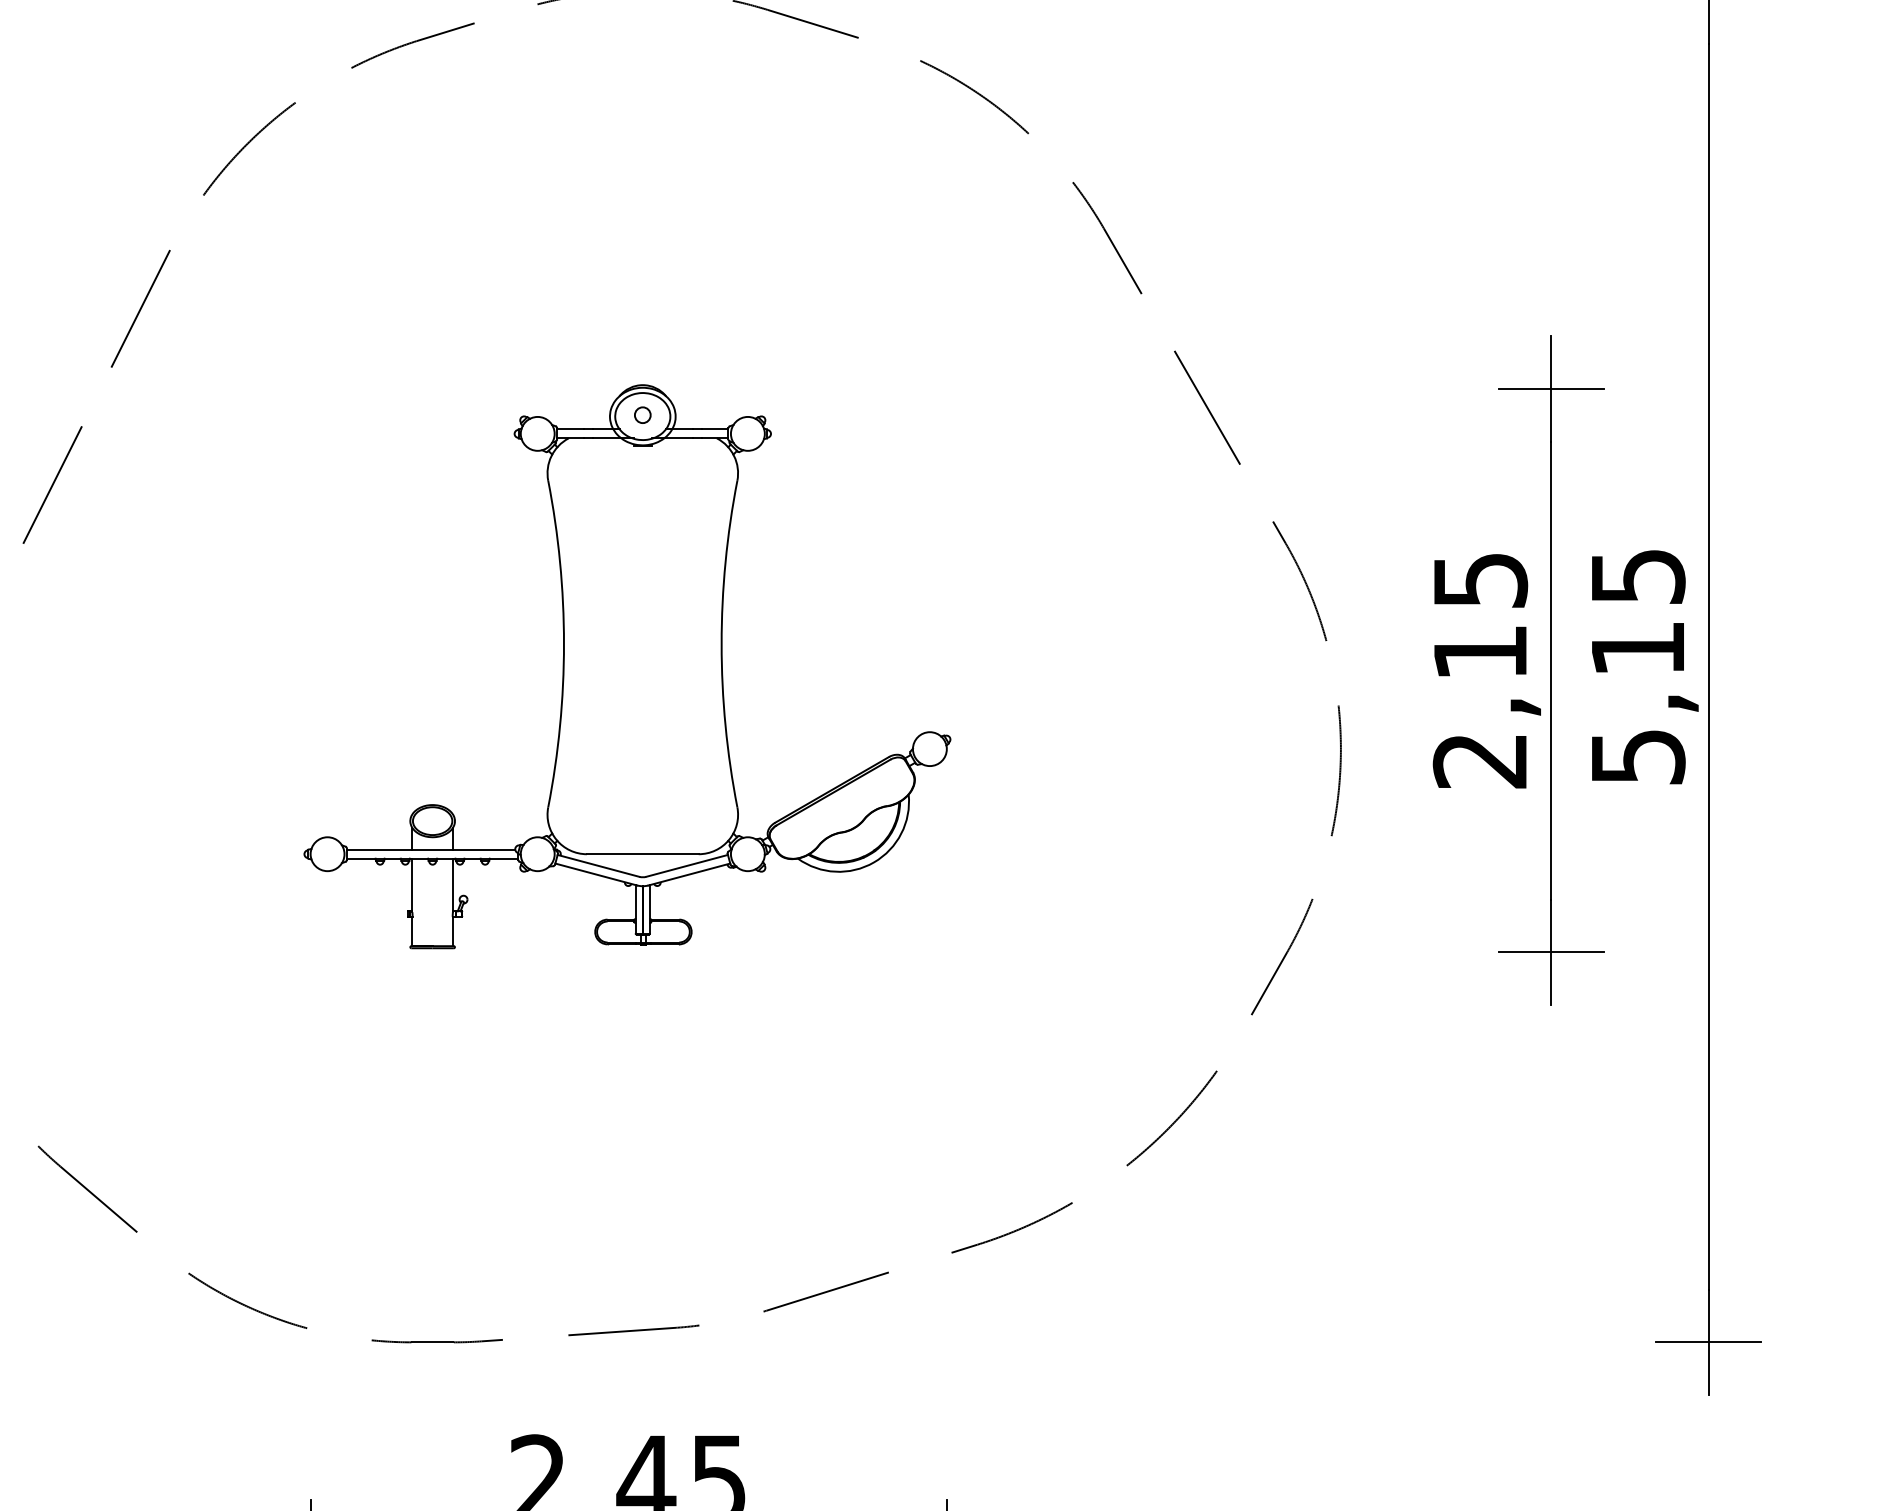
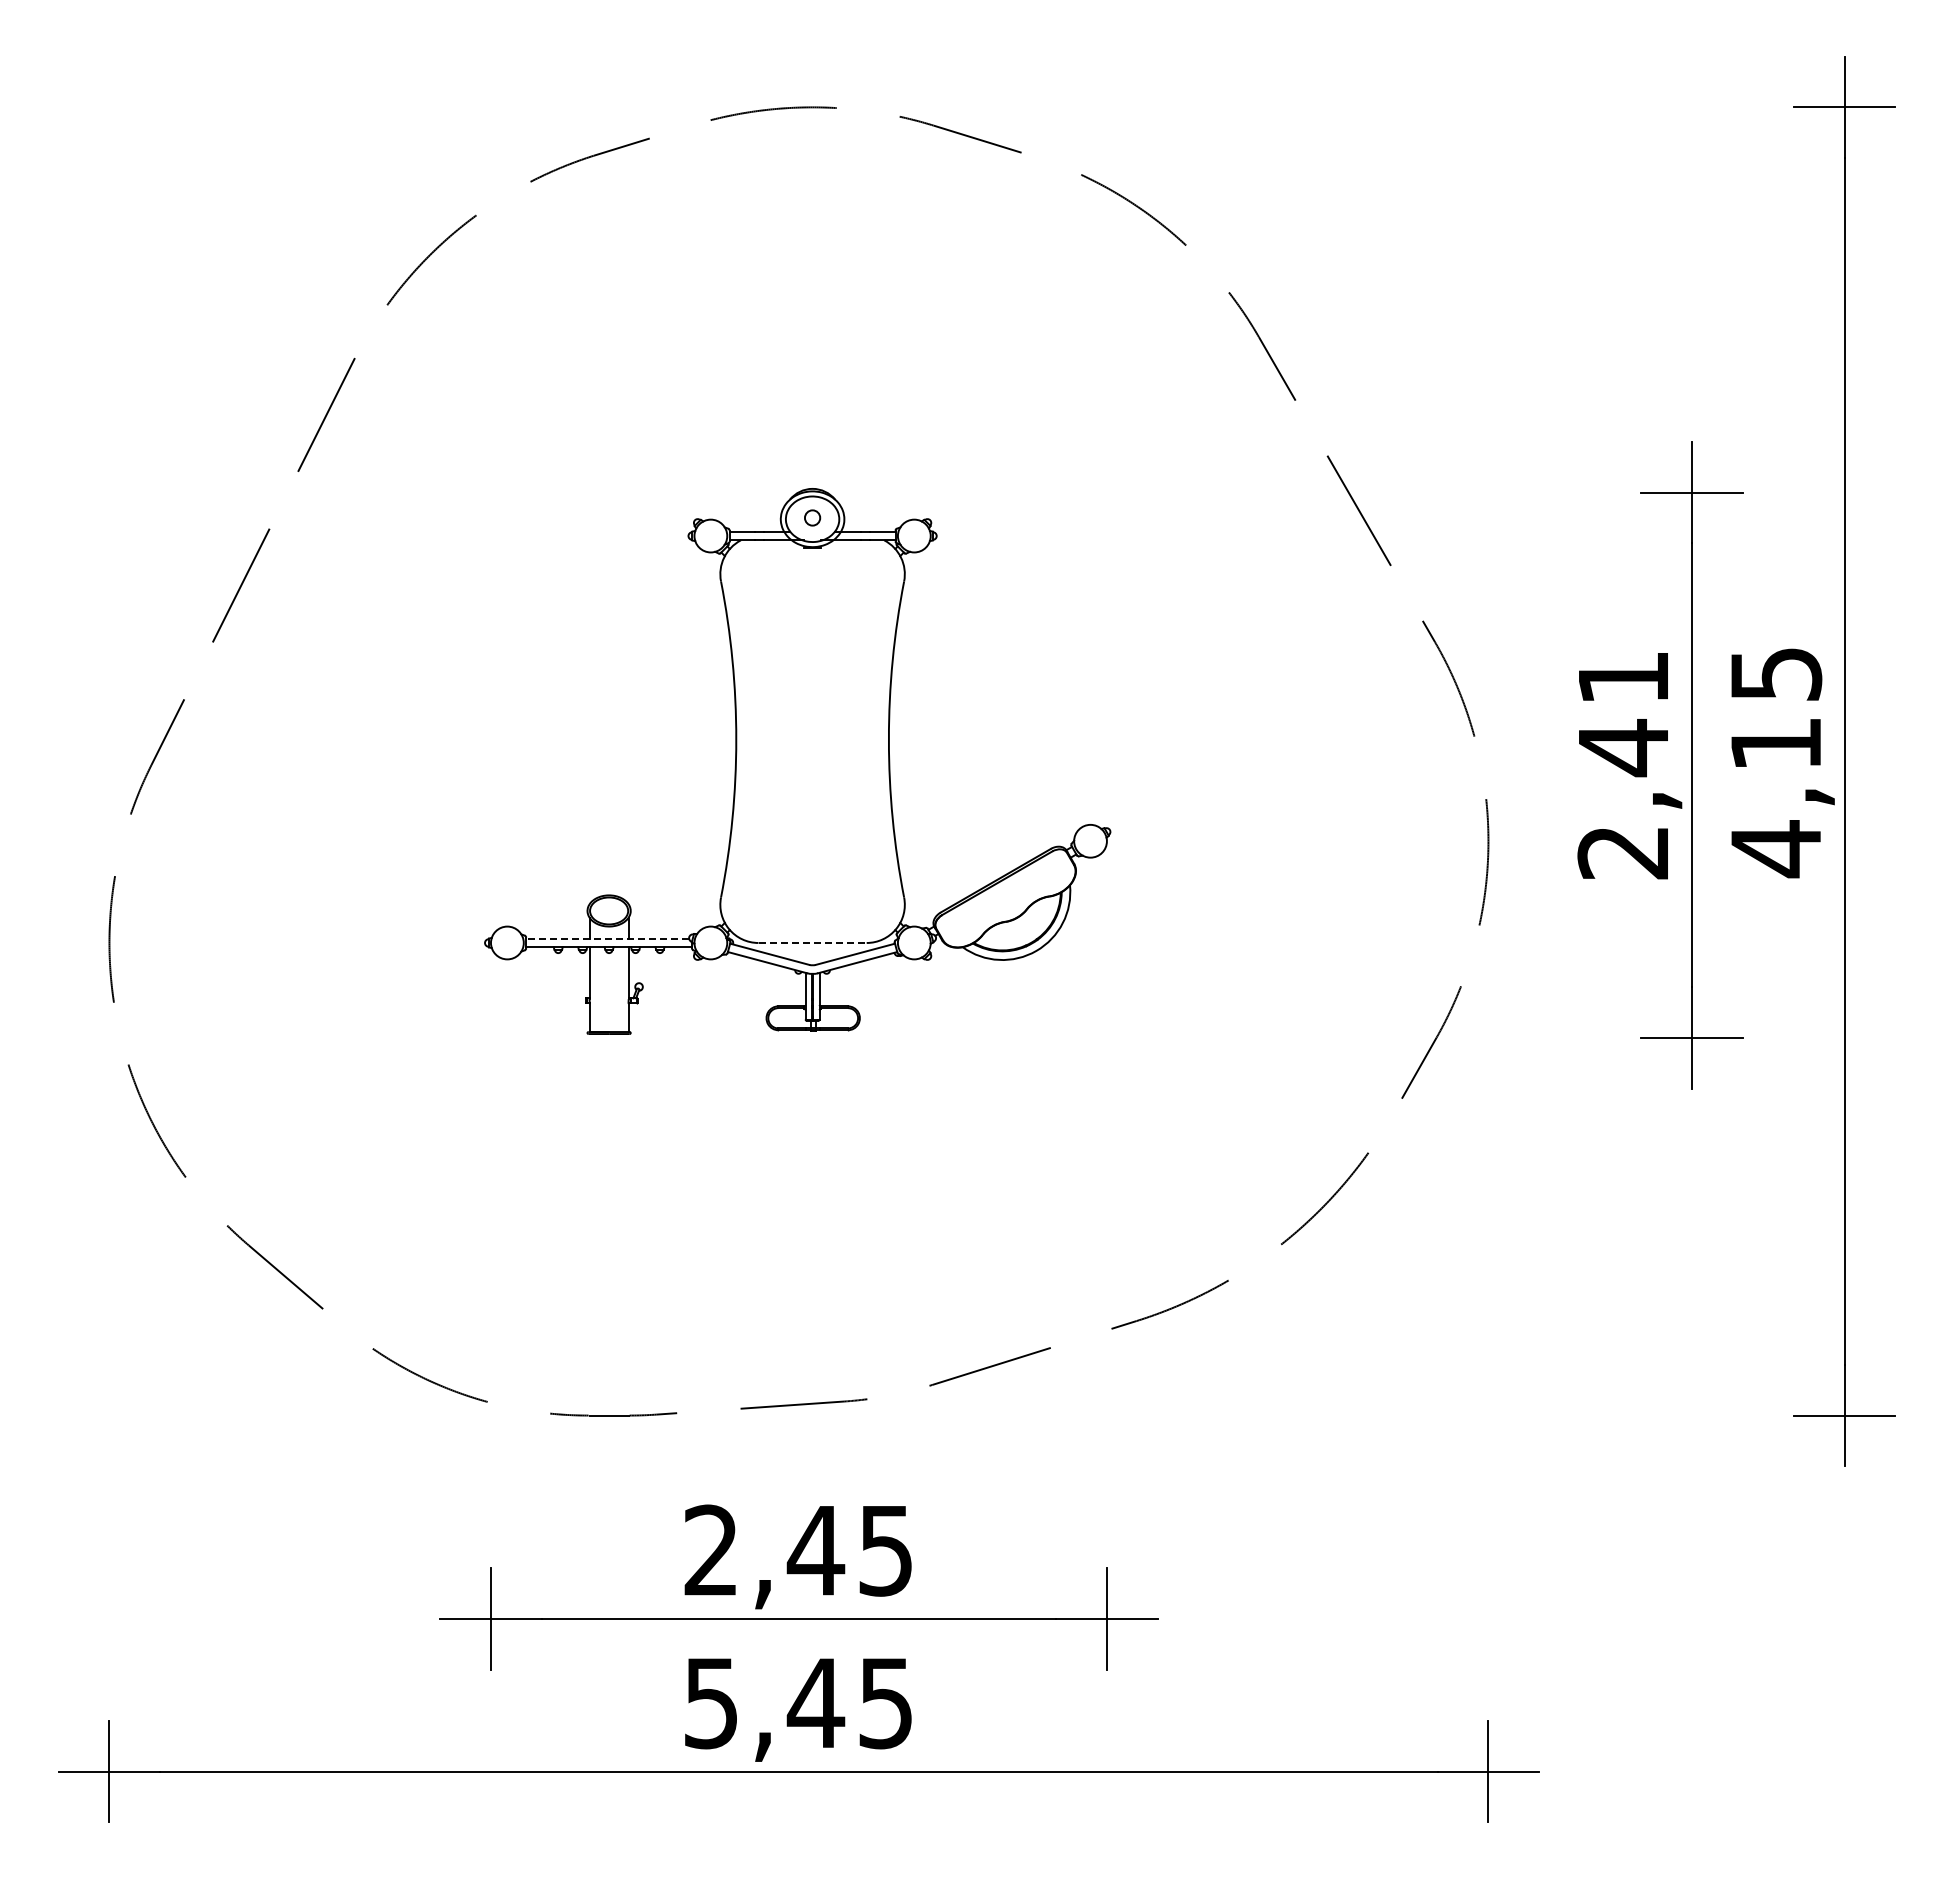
text: (1481, 618) -> (1624, 714), 2,15 -> 2,41
text: (1638, 757) -> (1776, 849), 5,15 -> 4,15
line: (430, 849) -> (607, 938), solid -> dashed
line: (643, 853) -> (813, 942), solid -> dashed

